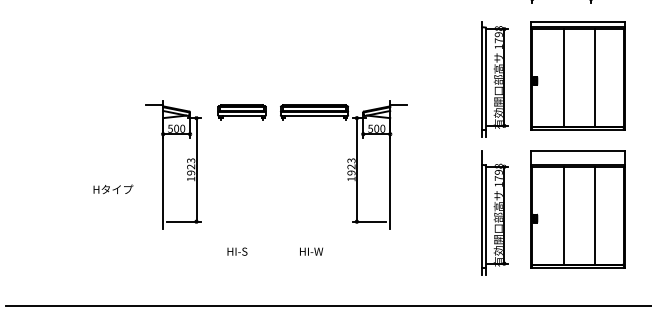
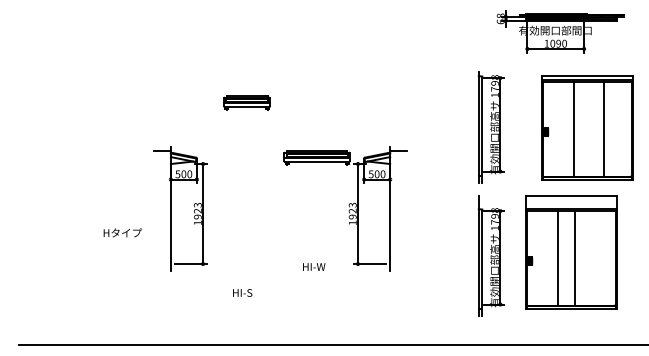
part: (577, 76) -> (587, 127), moved
part: (241, 111) -> (246, 102), moved
line: (594, 215) -> (574, 258), moved
text: (311, 251) -> (314, 266), moved

